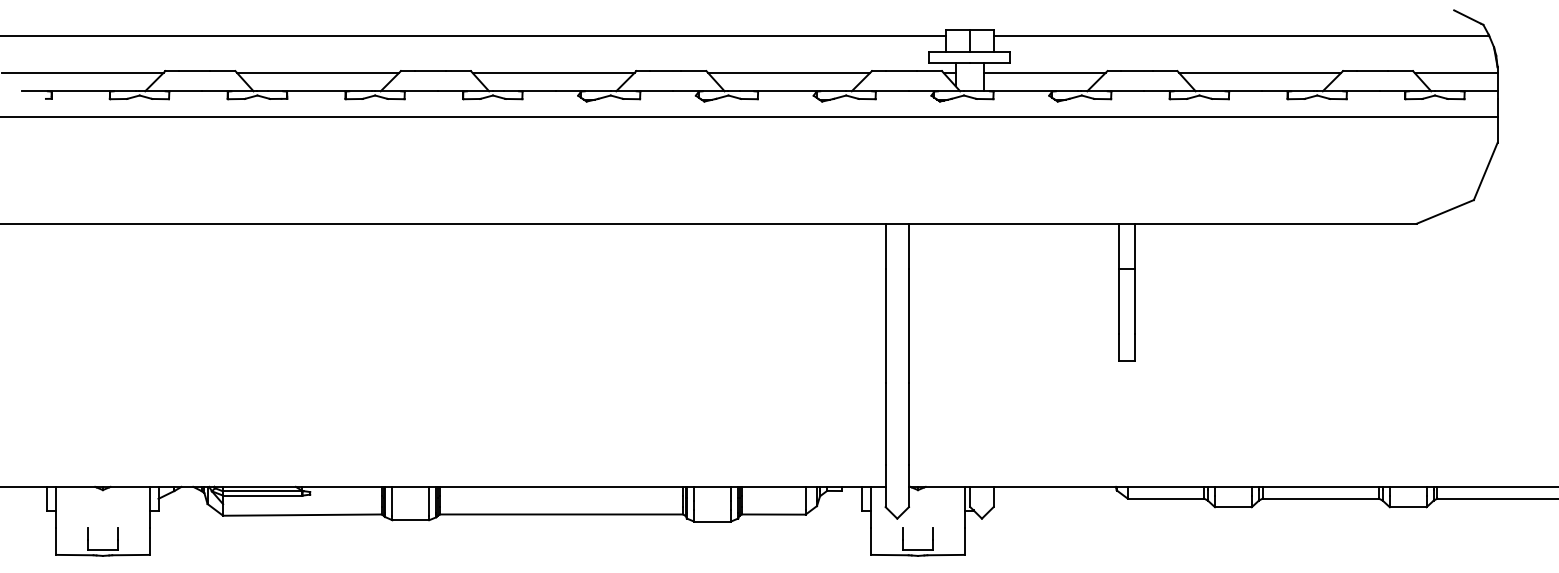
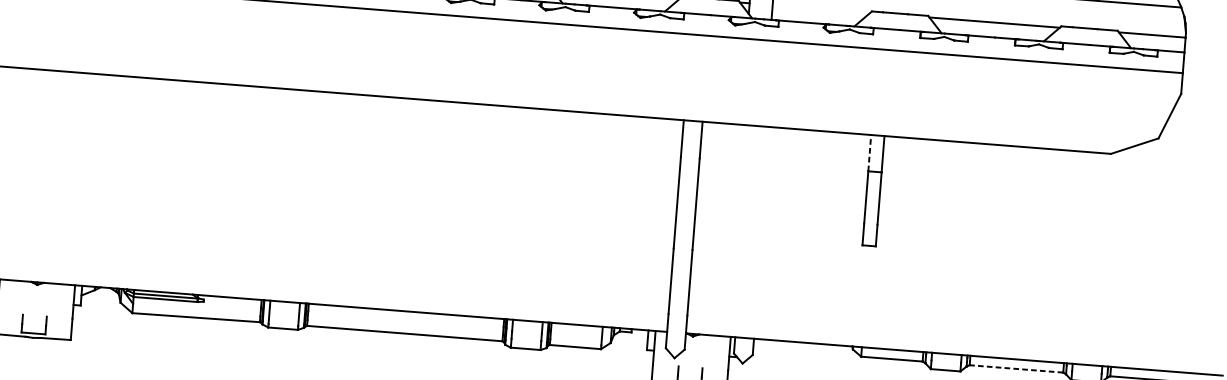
line: (1044, 72) -> (821, 8), removed
line: (1118, 246) -> (869, 153), solid -> dashed
line: (1320, 498) -> (1016, 368), solid -> dashed

